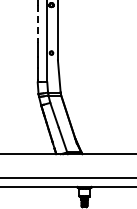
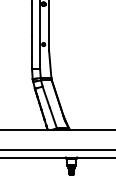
line: (37, 24) -> (31, 20), dashed -> solid

